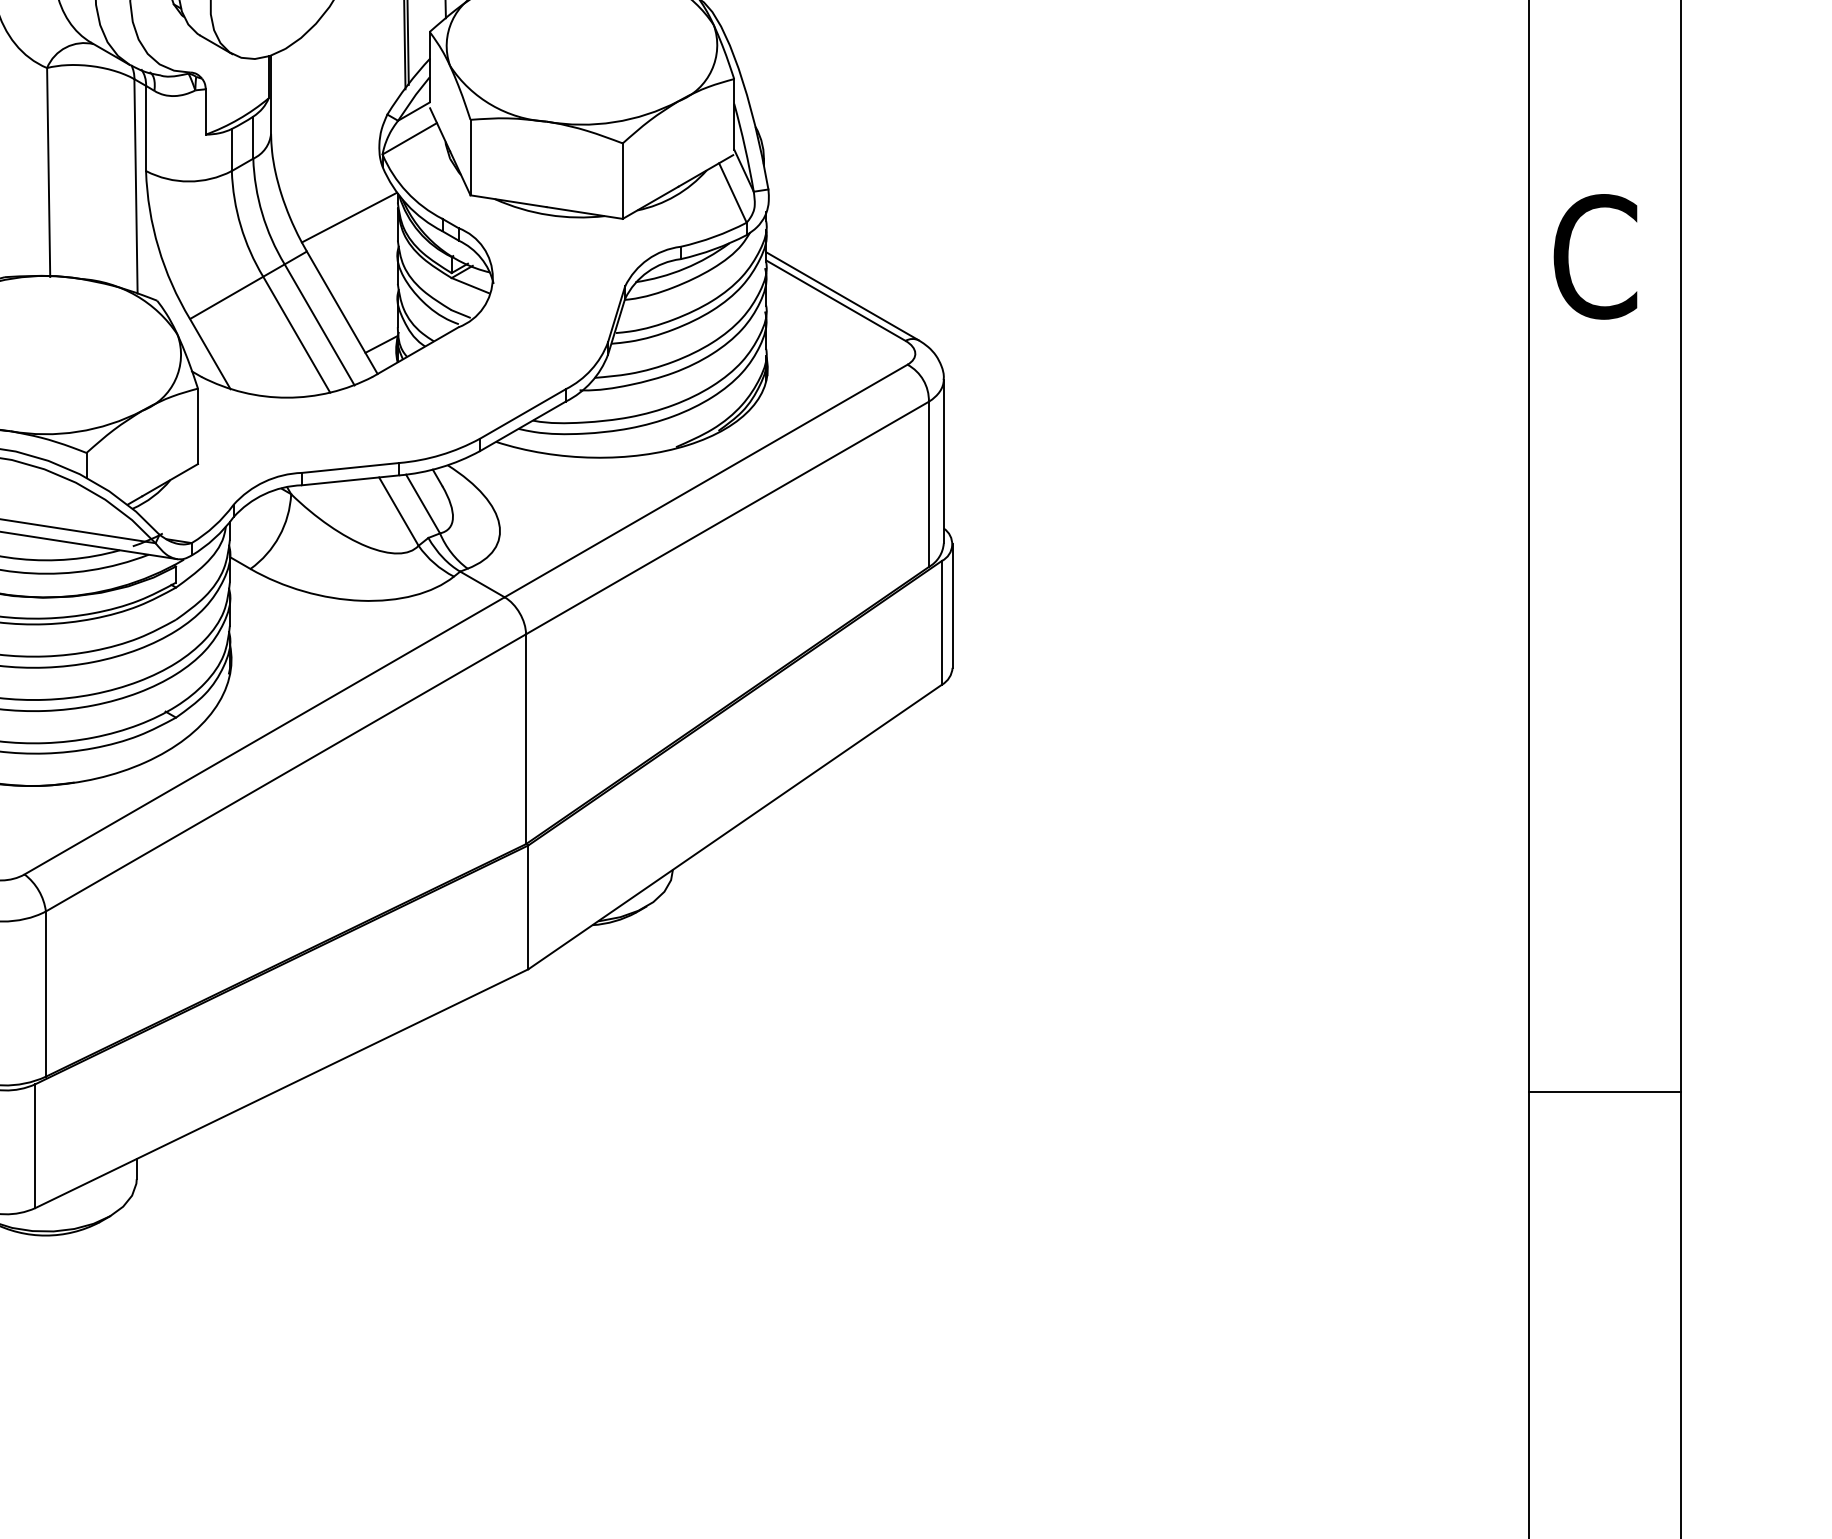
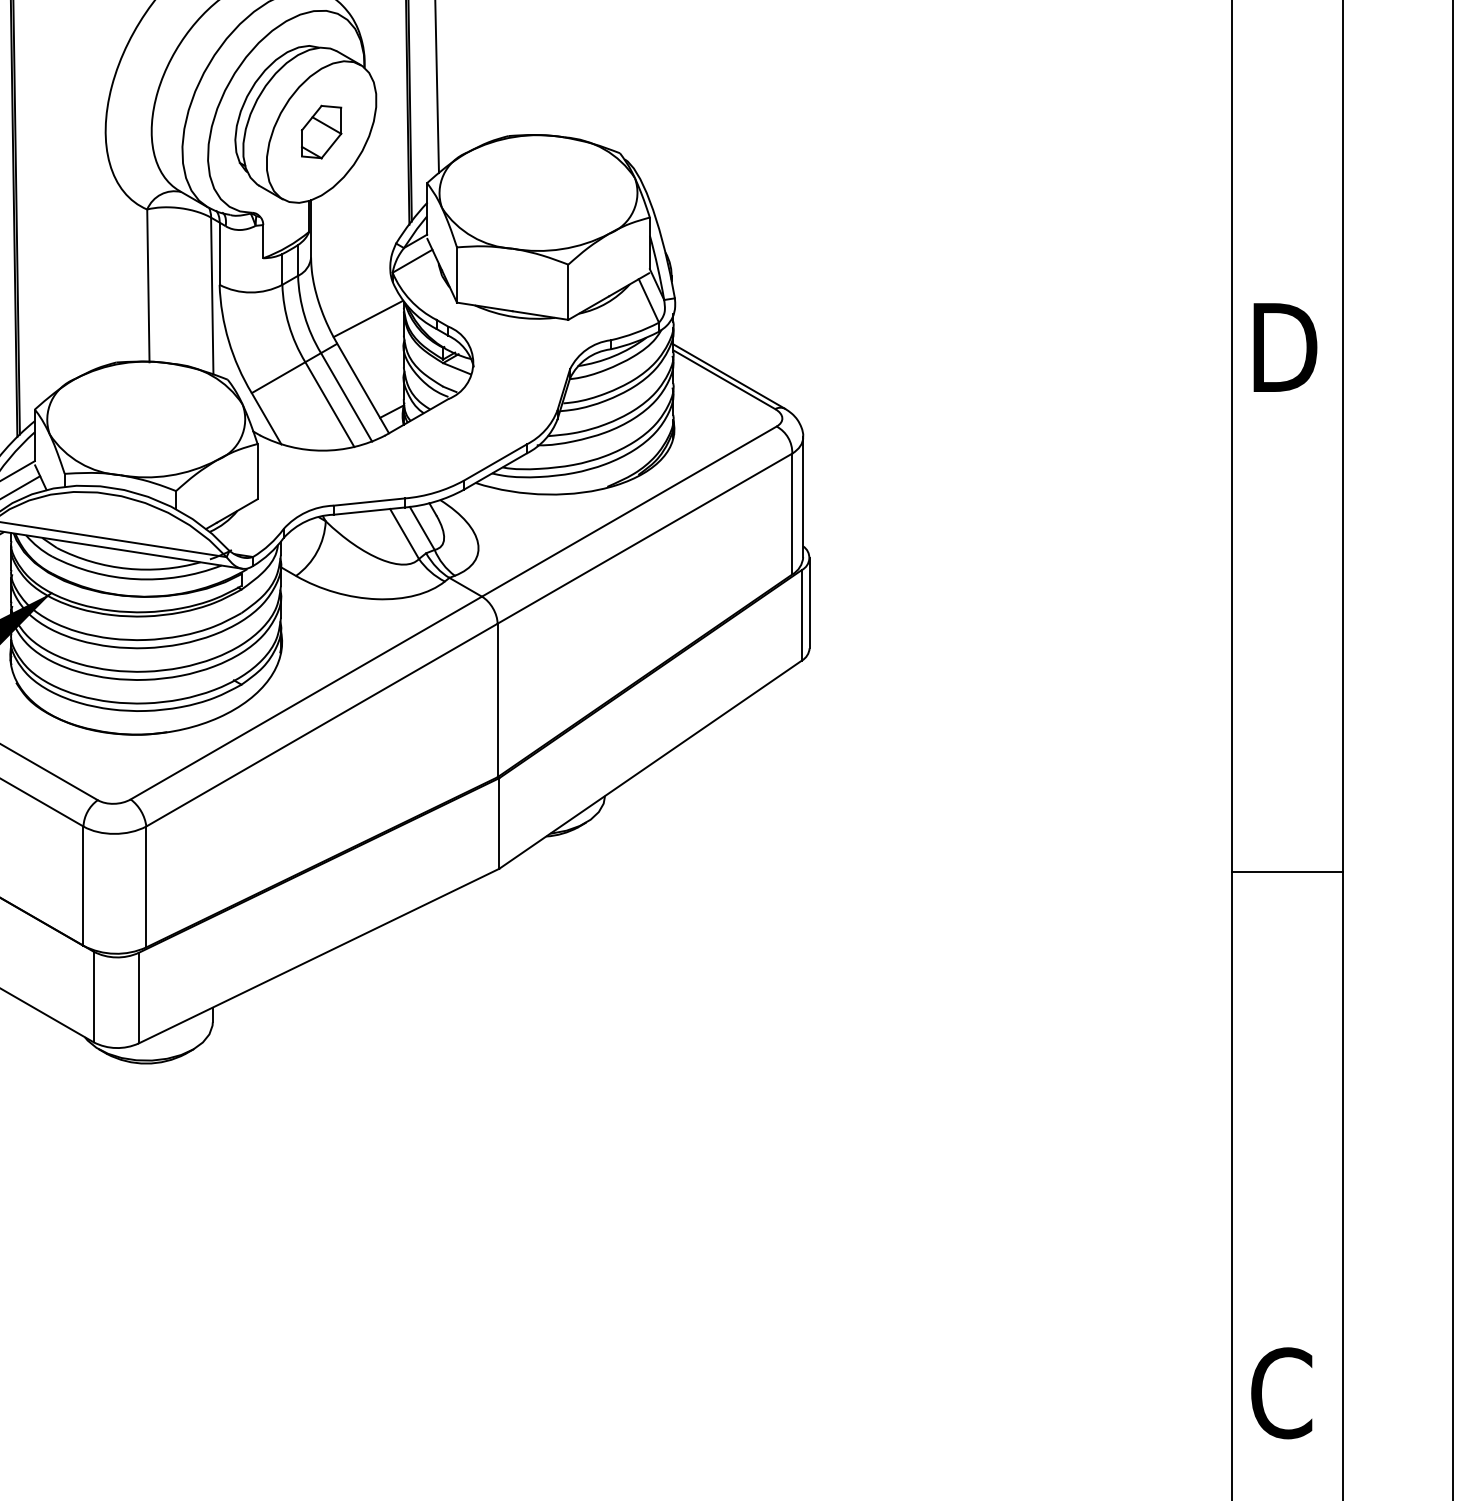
text: (1600, 256) -> (1283, 347), C -> D
line: (1604, 1091) -> (1286, 871), moved

